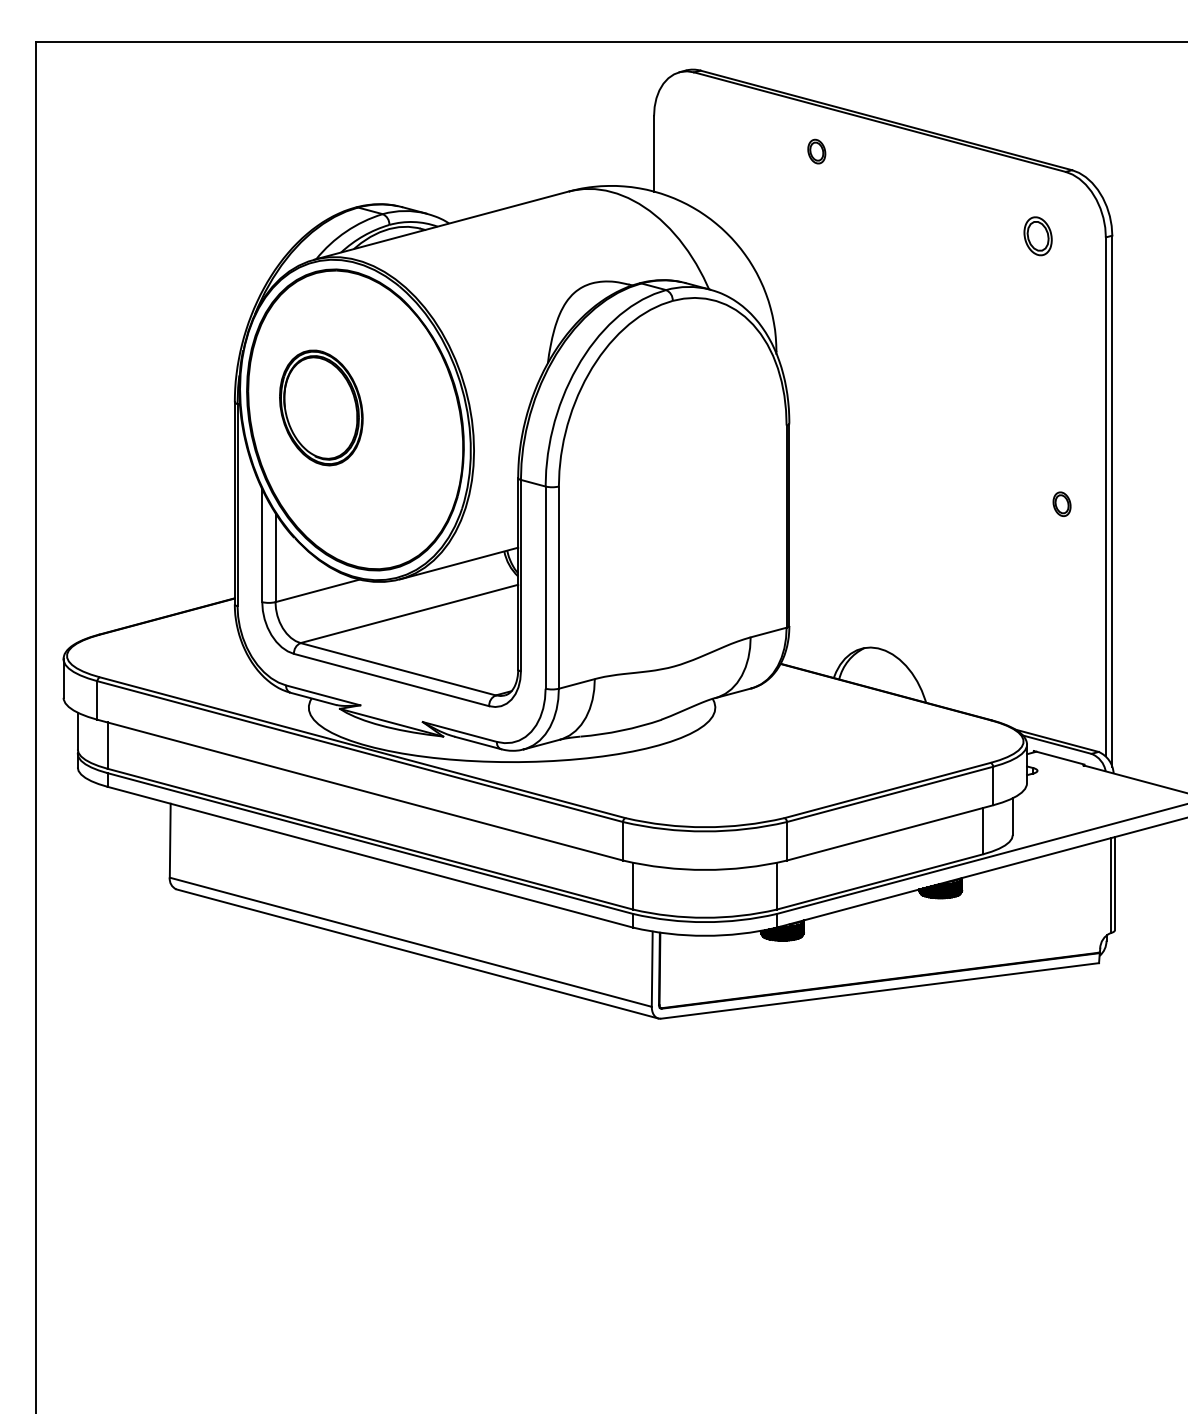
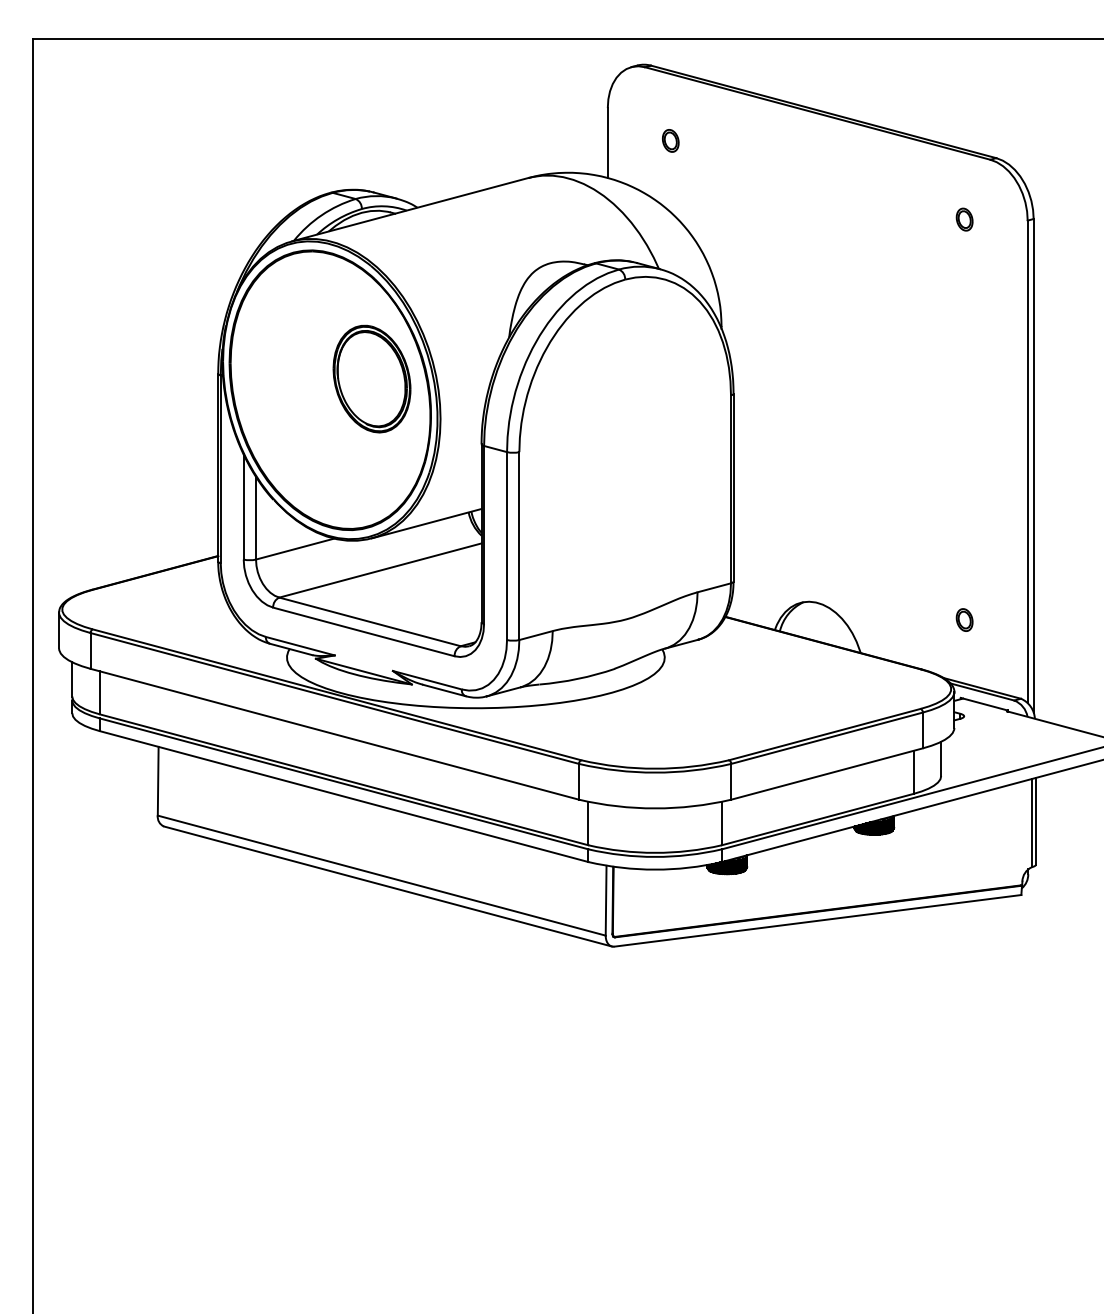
part: (816, 151) -> (670, 140), moved
part: (1037, 236) -> (964, 219), size x0.62
part: (321, 407) -> (372, 378), moved
part: (1061, 503) -> (964, 619), moved

